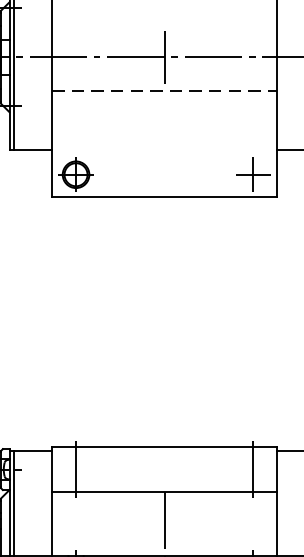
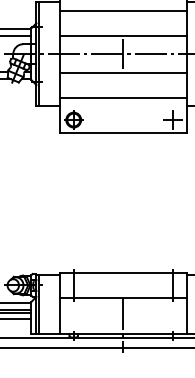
line: (164, 23) -> (123, 35), added
line: (164, 89) -> (123, 72), dashed -> solid
line: (164, 134) -> (123, 97), added

